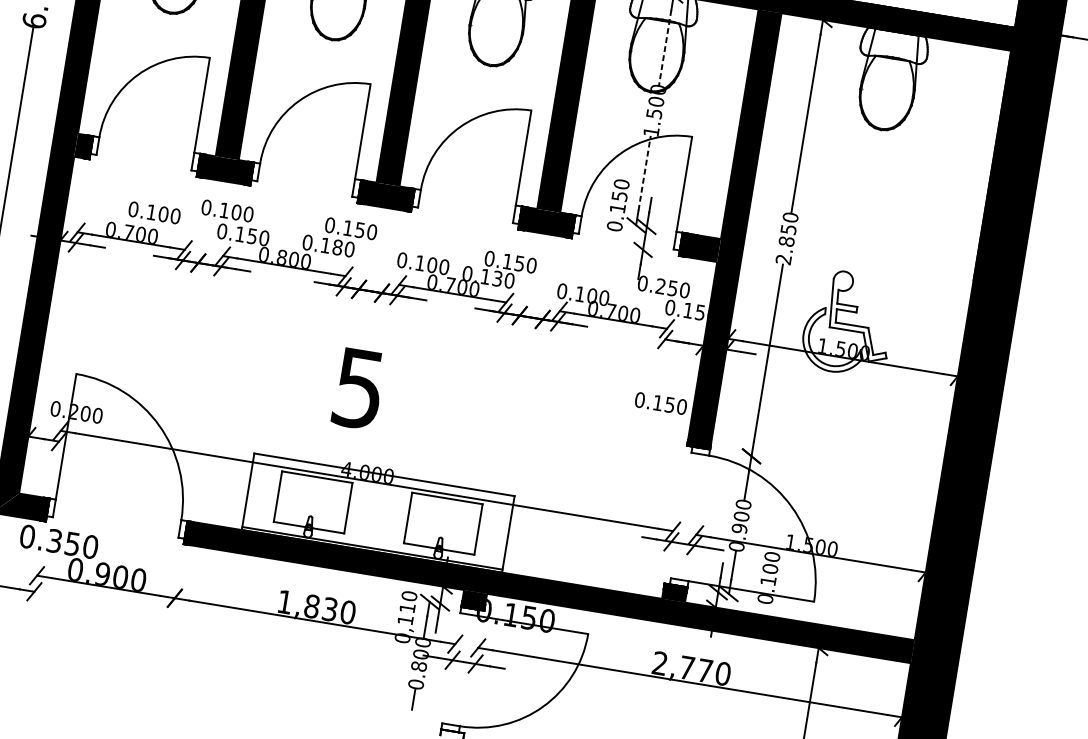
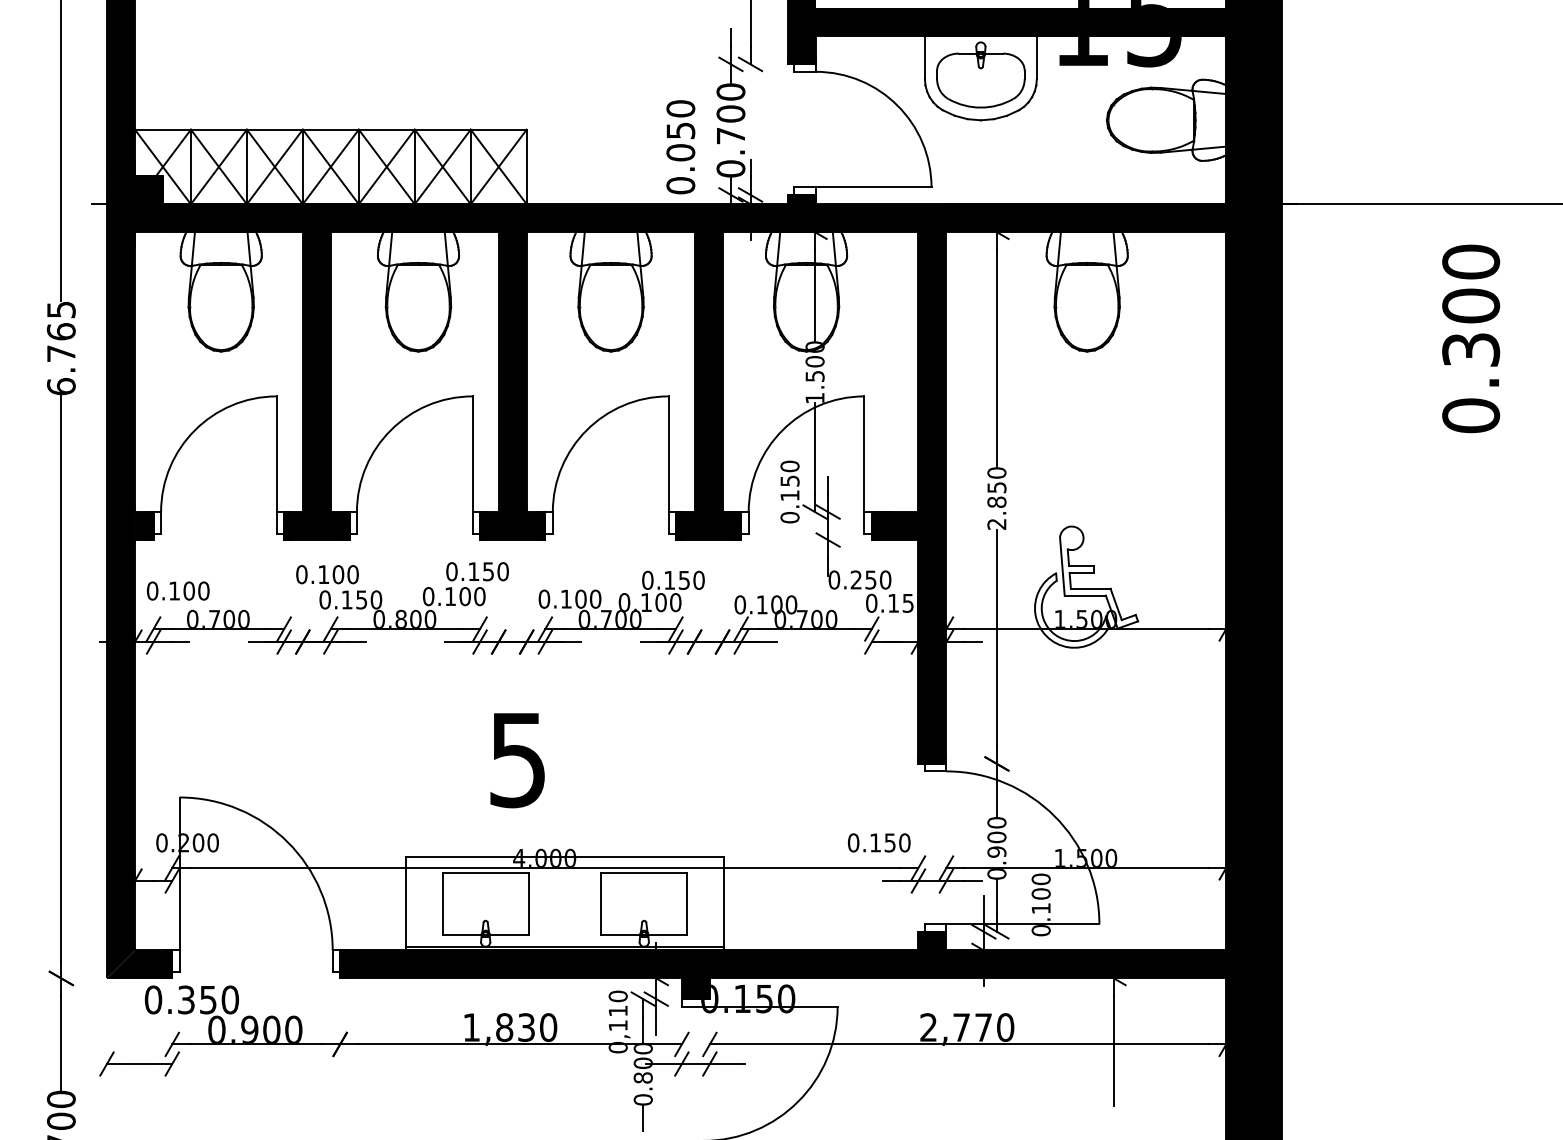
line: (665, 48) -> (815, 296), dashed -> solid
line: (645, 173) -> (815, 448), dashed -> solid
text: (154, 212) -> (178, 590), moved
text: (337, 247) -> (464, 596), 0.180 -> 0.100
text: (497, 278) -> (660, 602), 0.130 -> 0.100
text: (661, 403) -> (879, 842), moved

